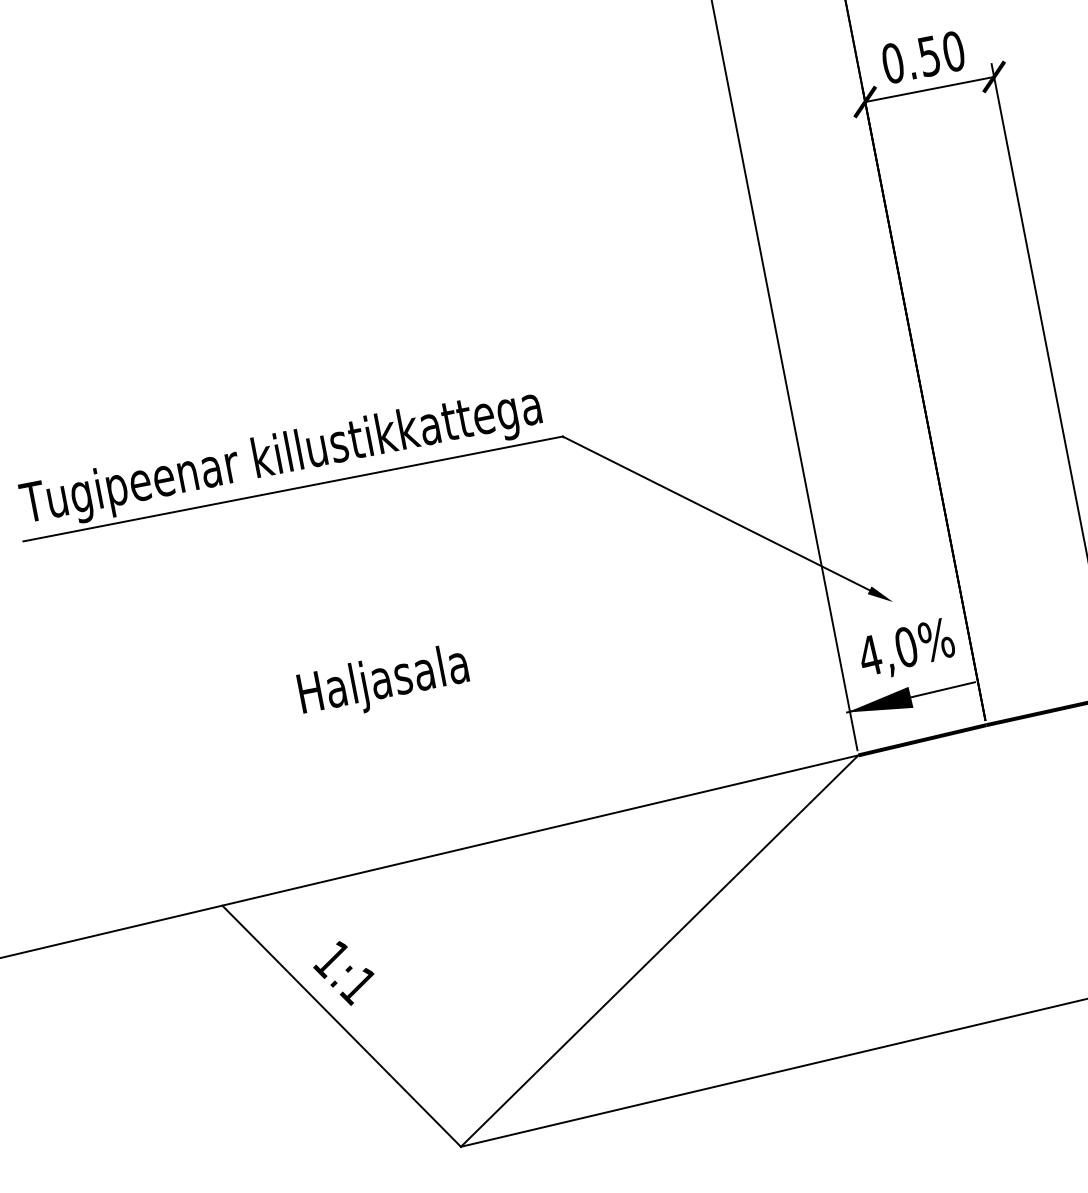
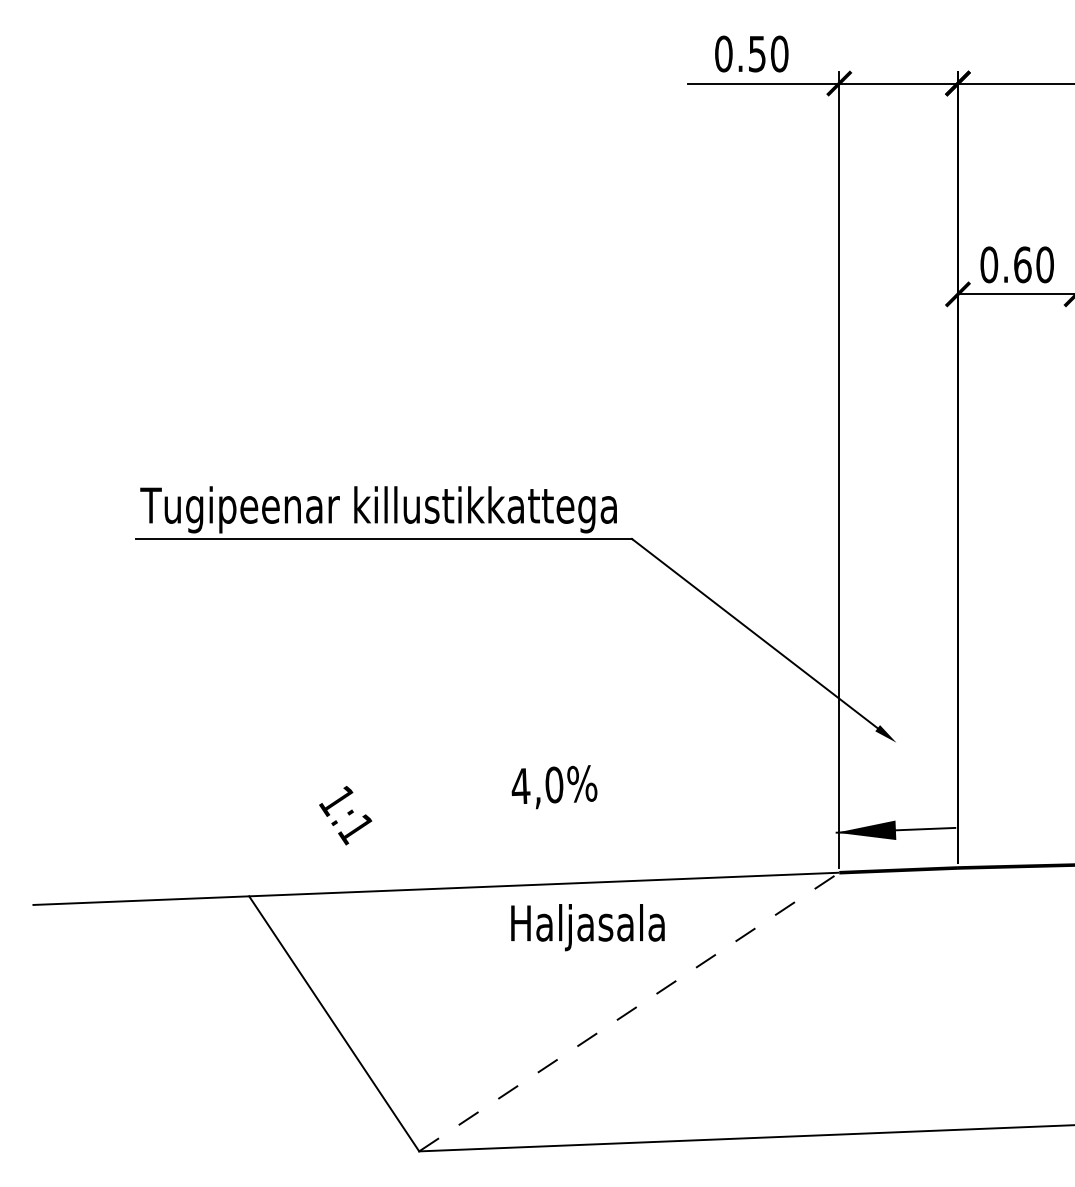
text: (929, 55) -> (1022, 264), 0.50 -> 0.60
text: (906, 649) -> (554, 787), moved
text: (383, 682) -> (587, 927), moved
line: (659, 950) -> (629, 1011), solid -> dashed
text: (344, 973) -> (345, 815), moved

